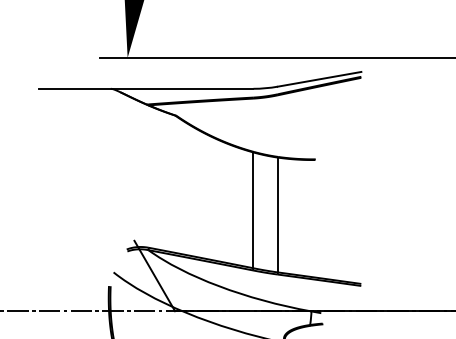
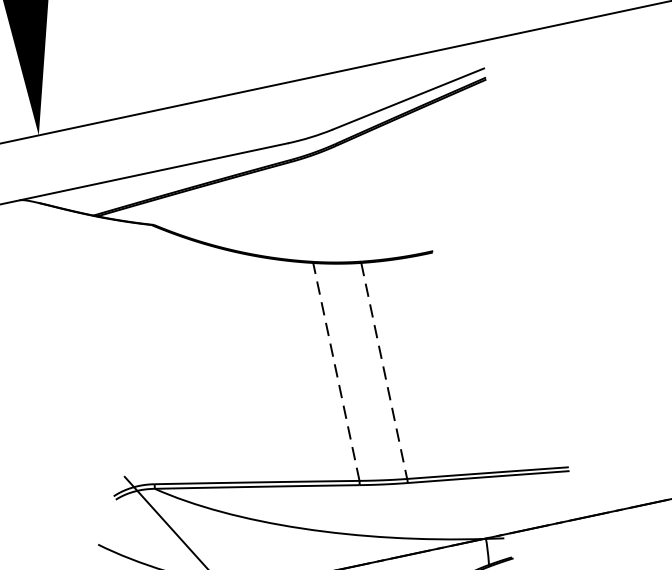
line: (253, 210) -> (336, 372), solid -> dashed
line: (277, 215) -> (383, 372), solid -> dashed

